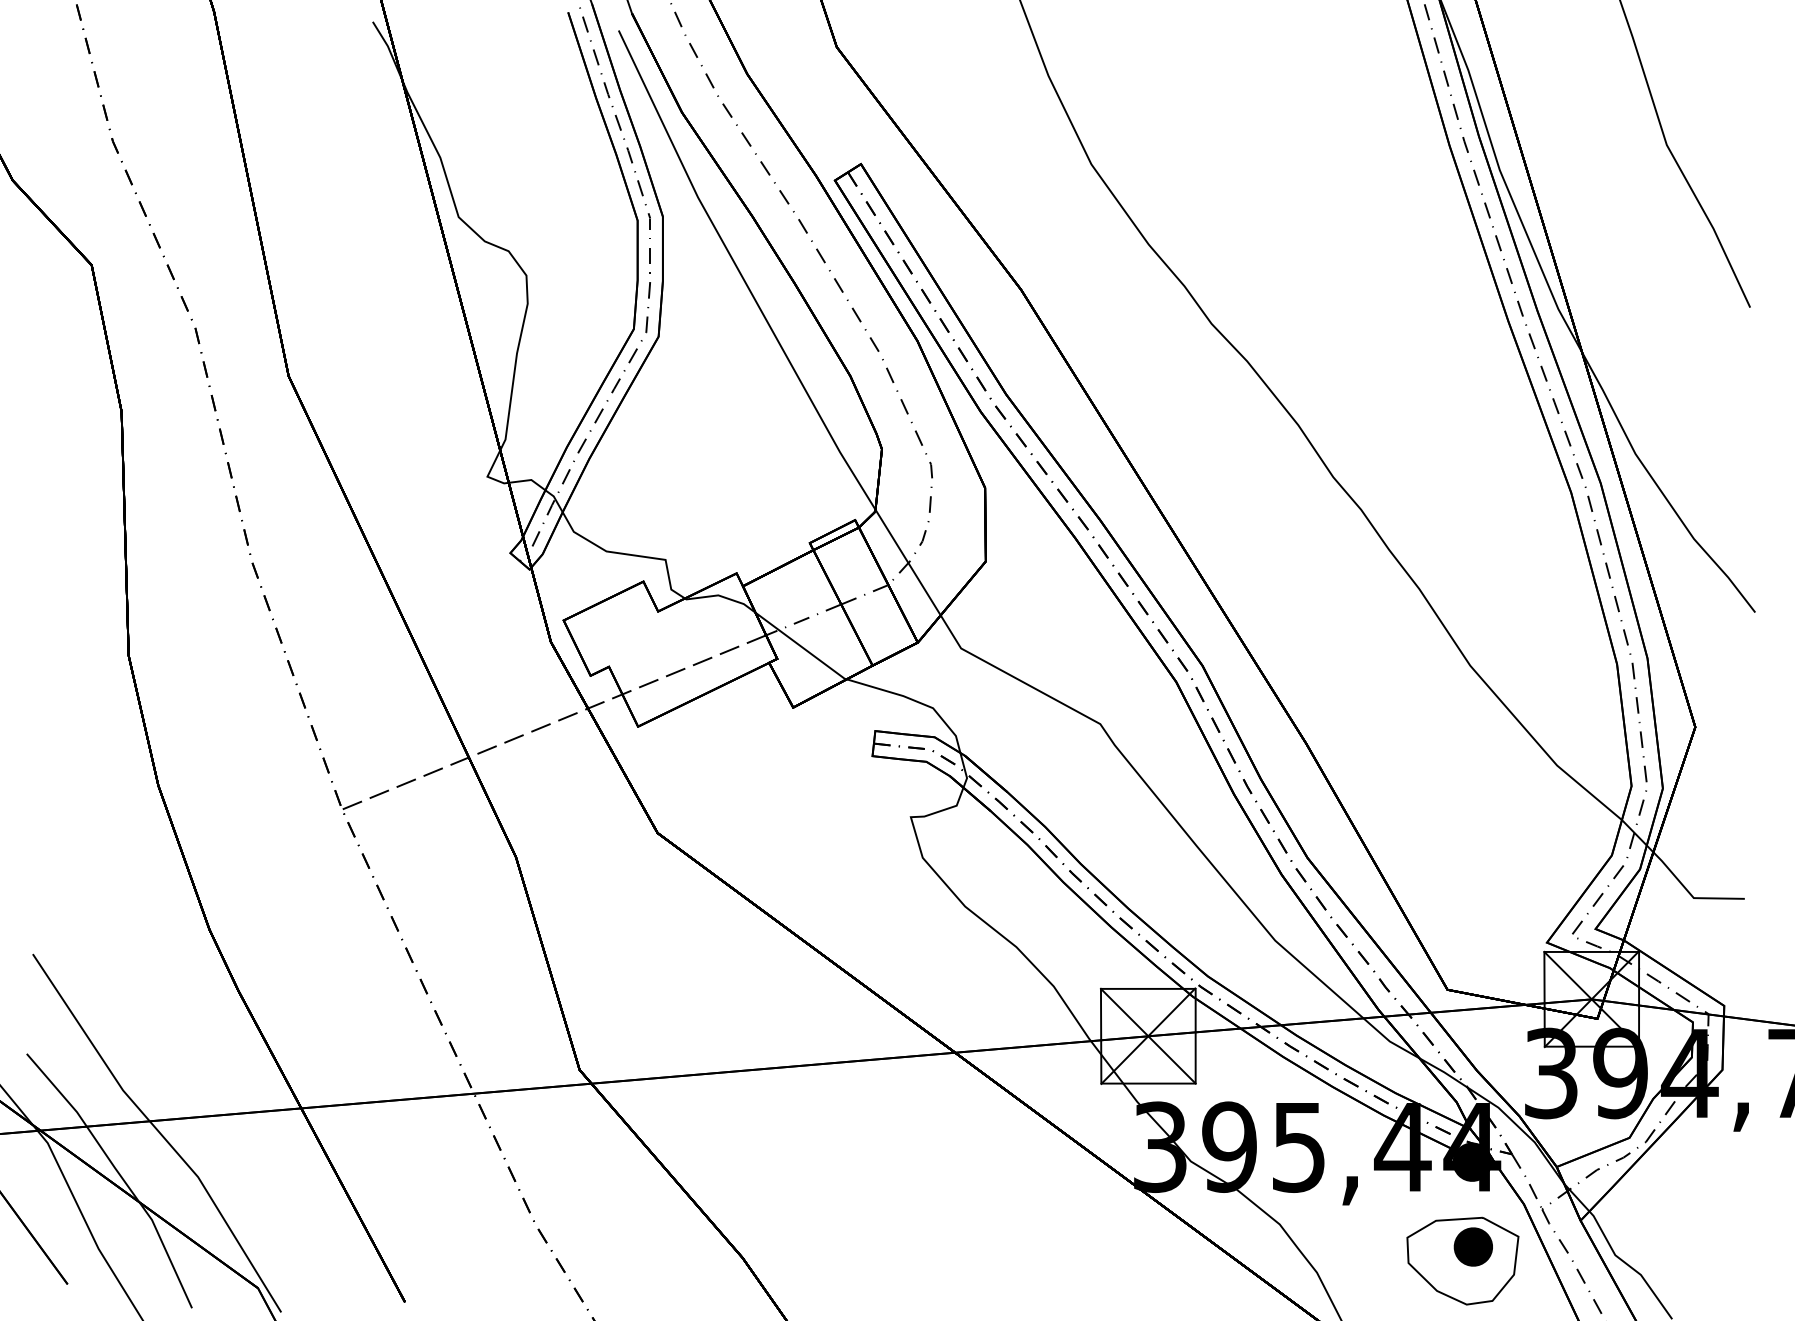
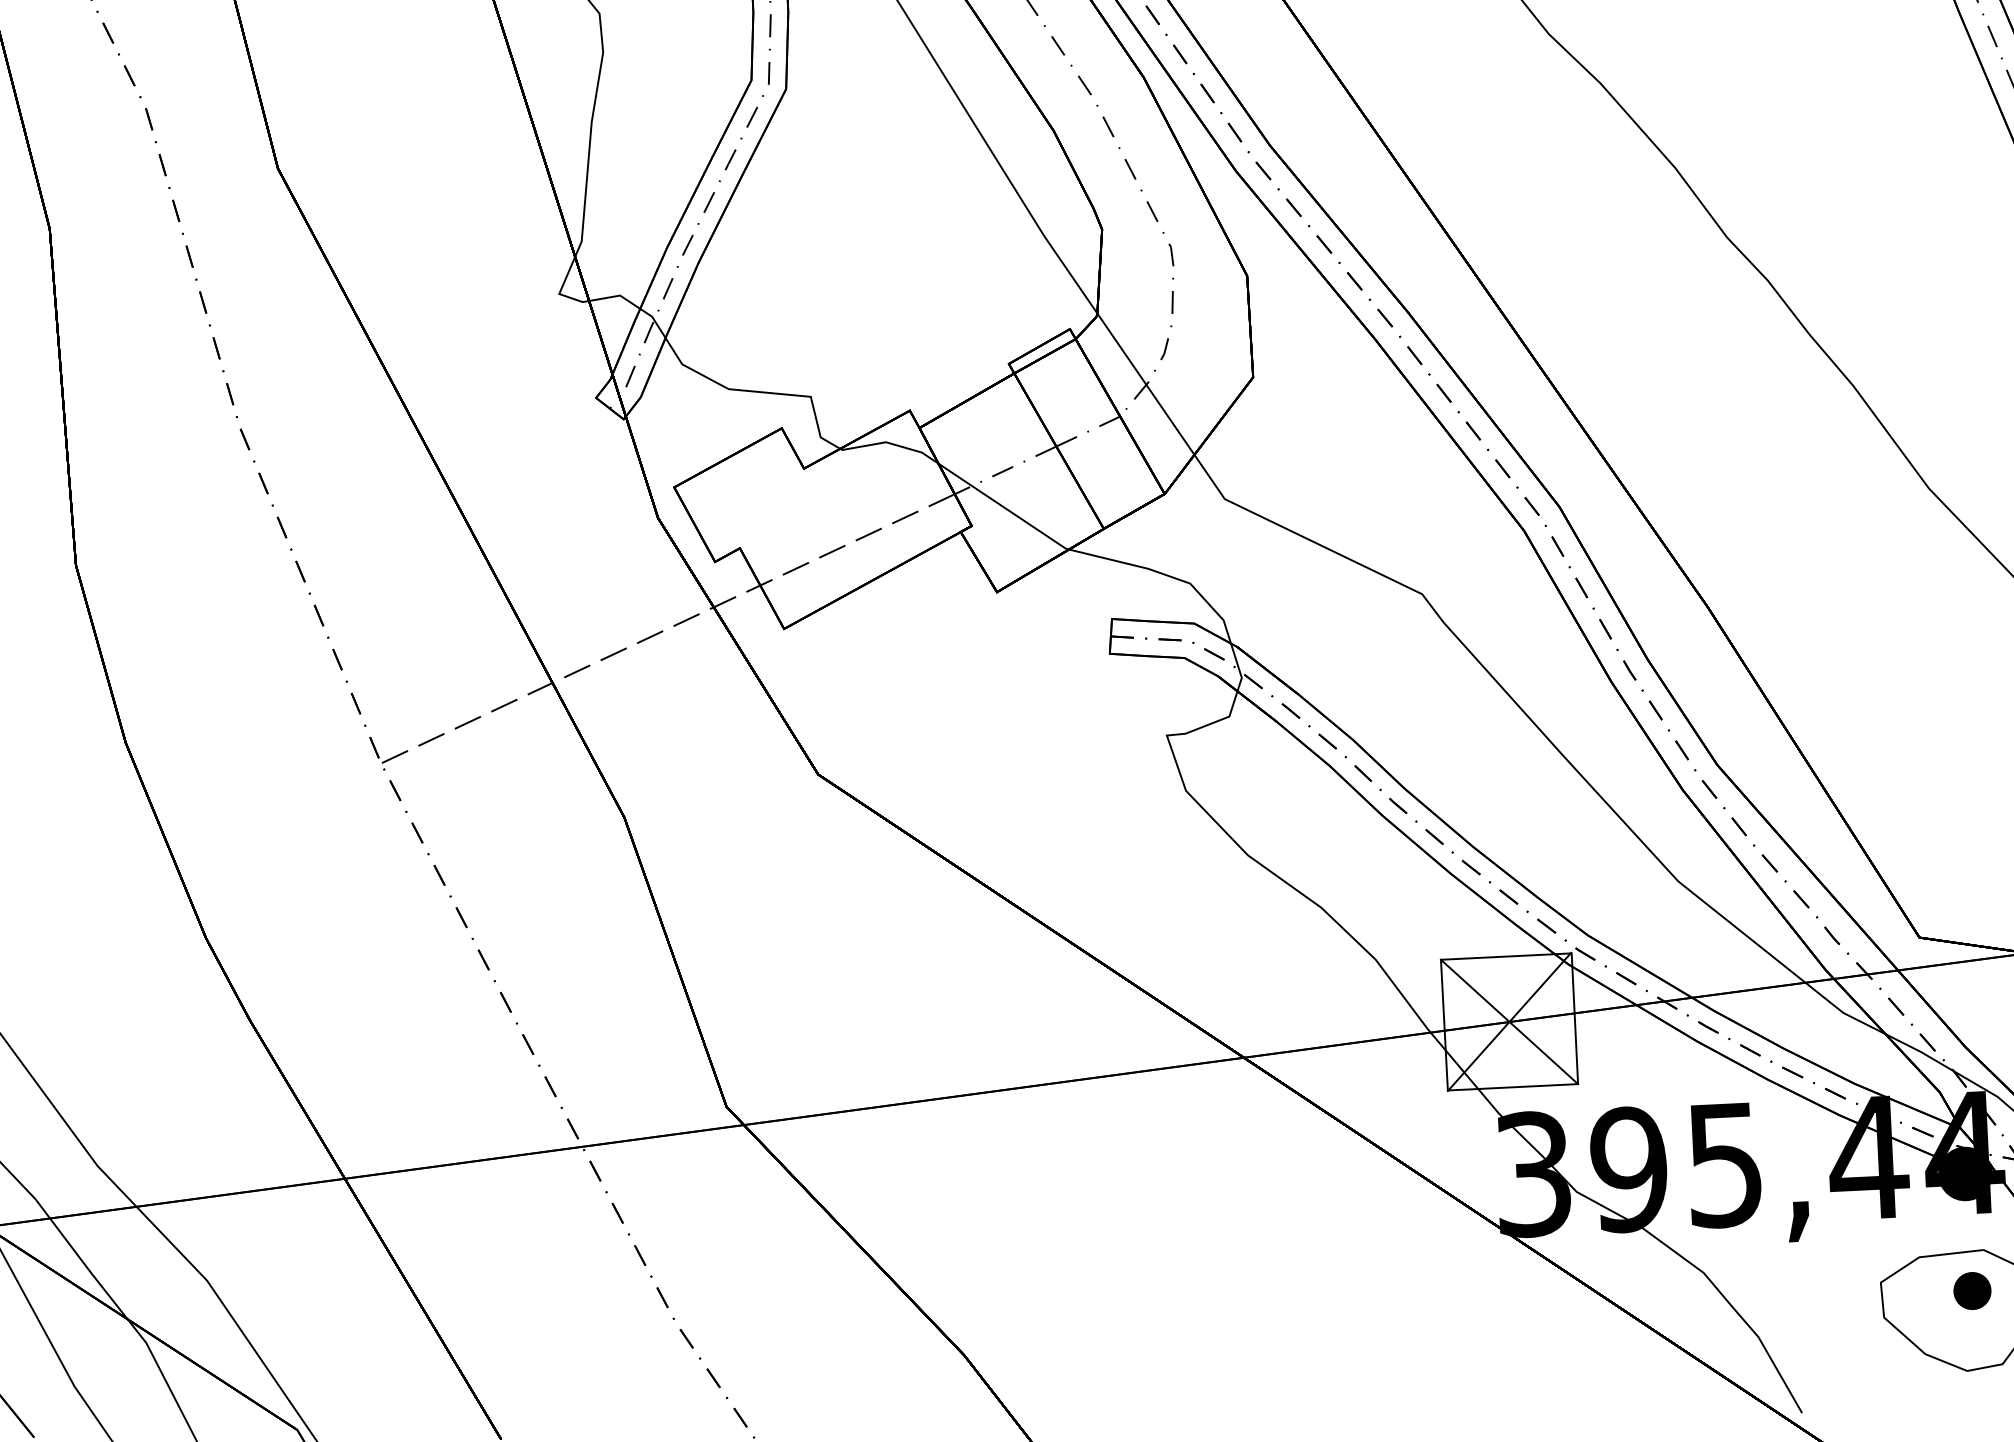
part: (1472, 1246) -> (1971, 1290), size x0.7

